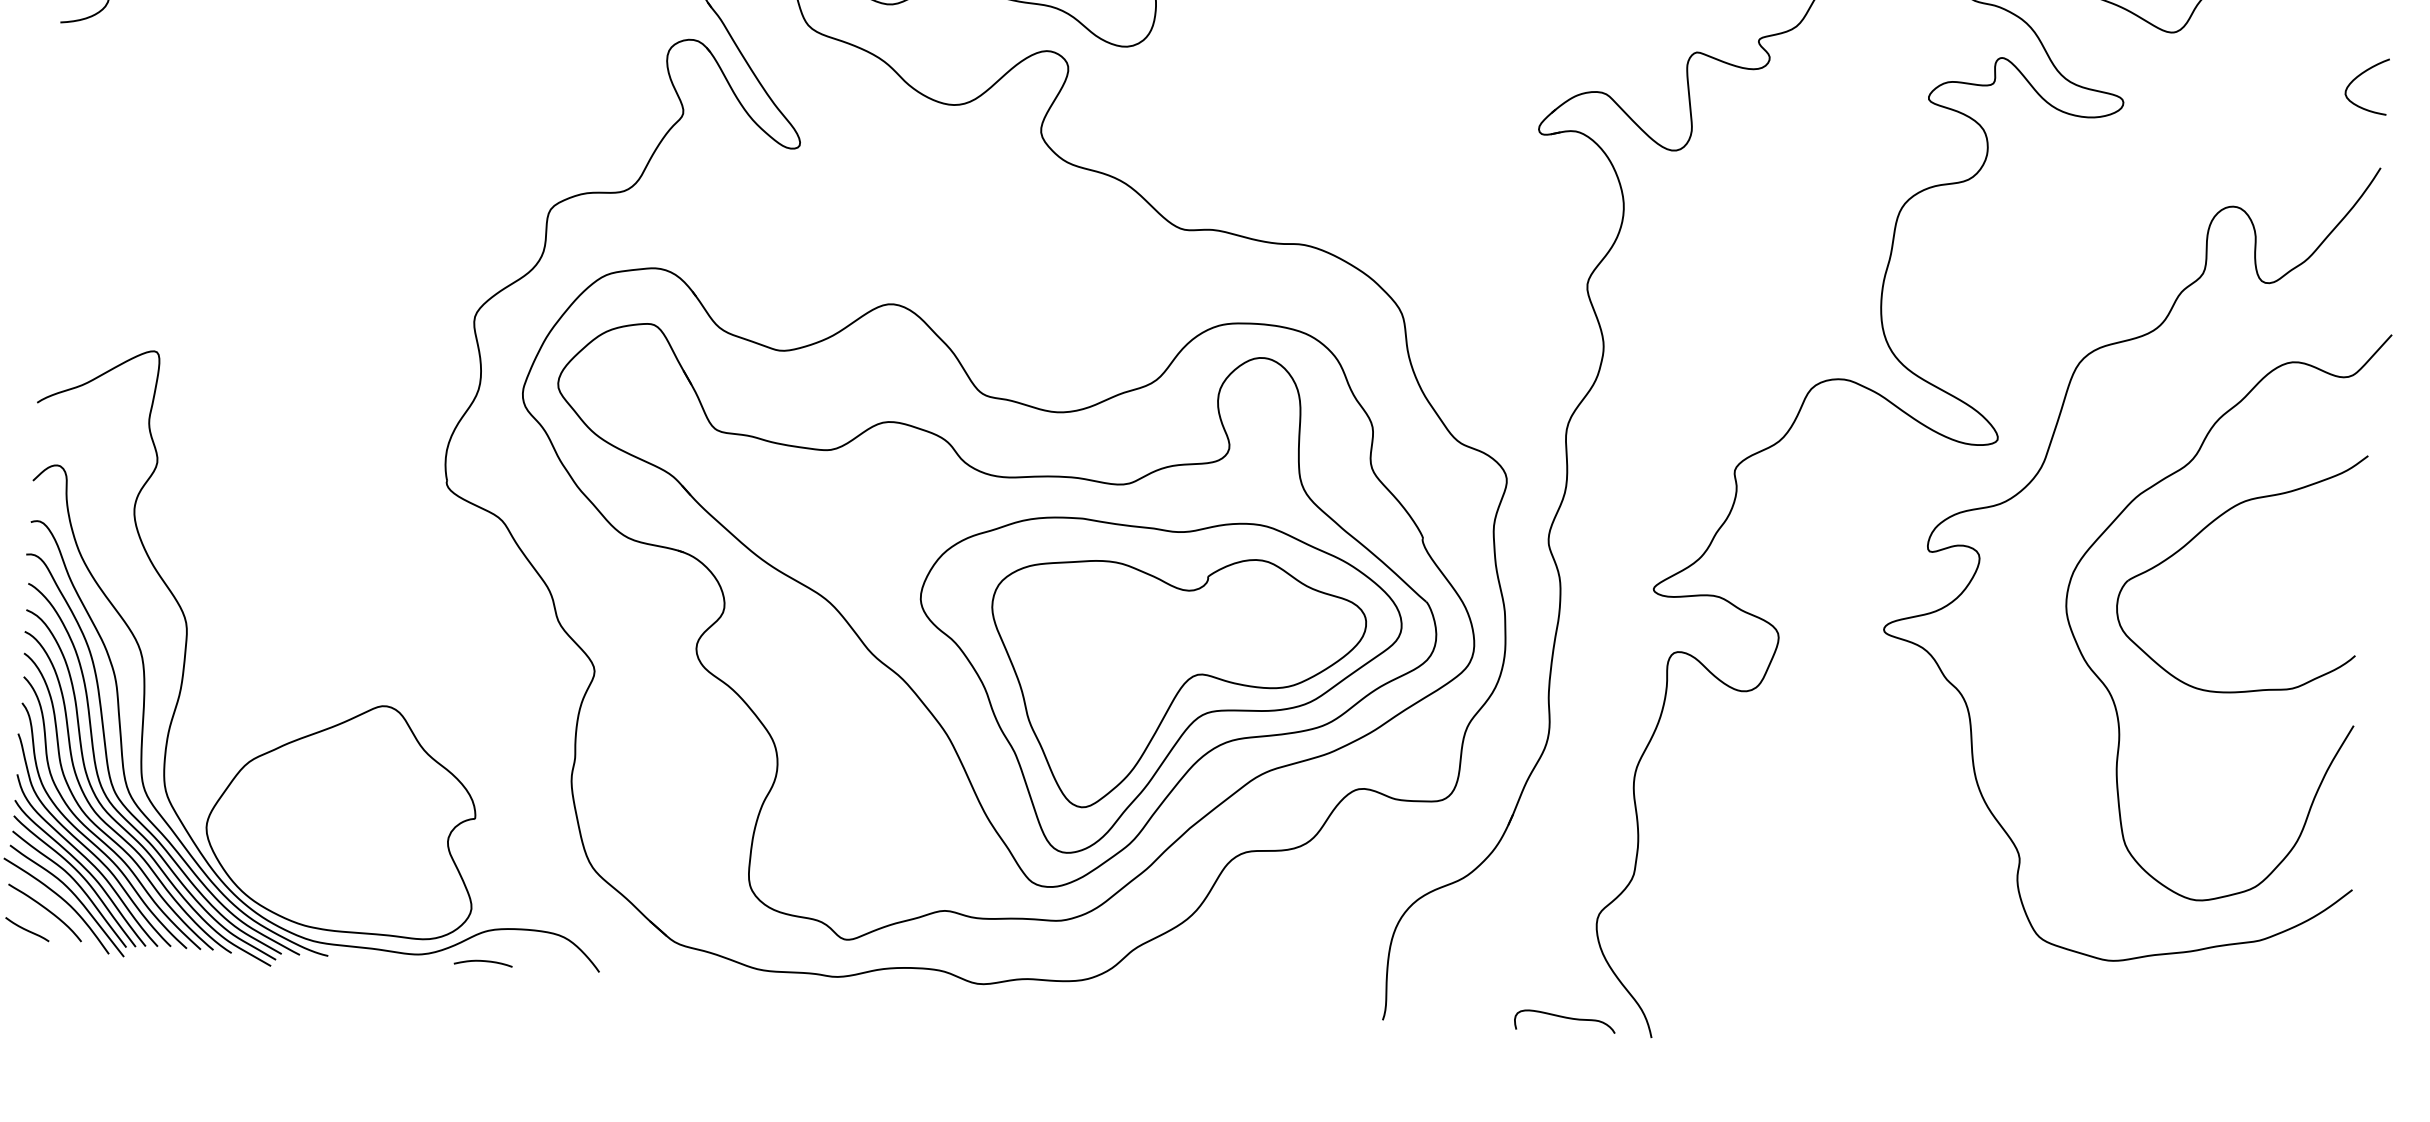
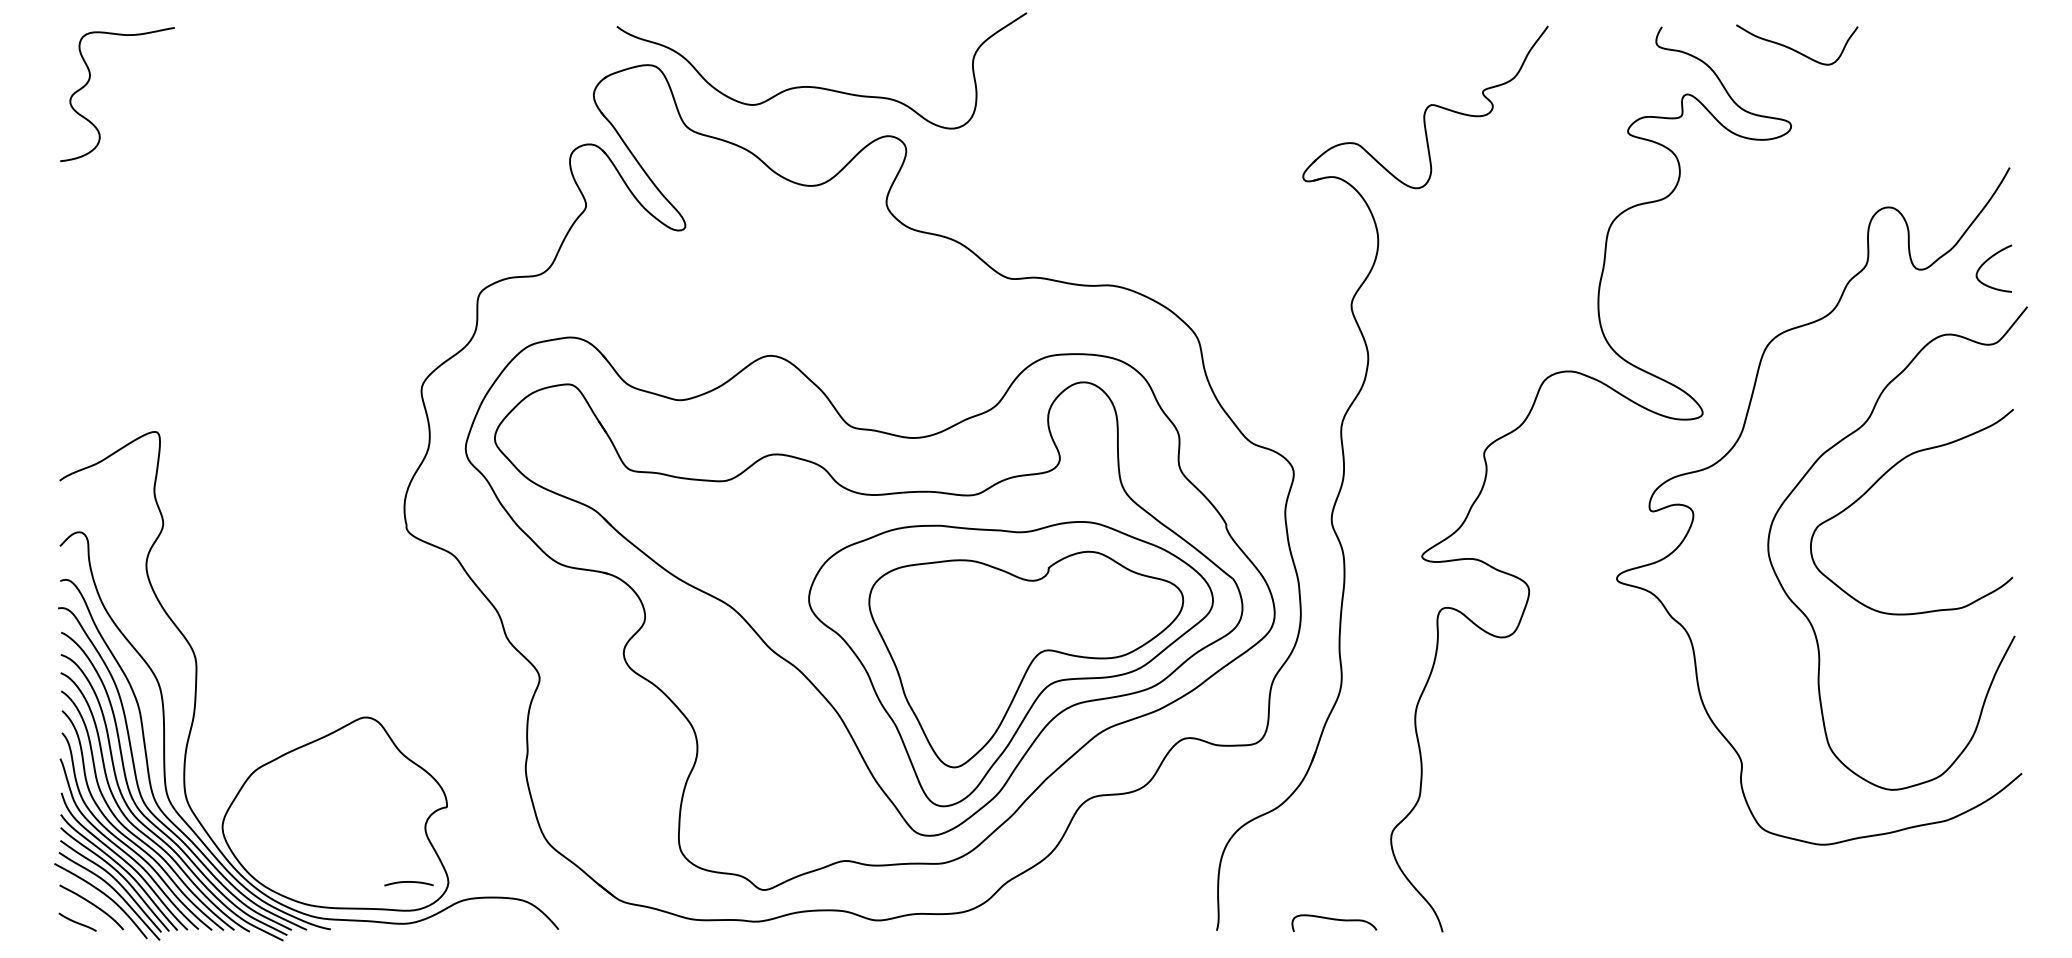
curve: (2359, 76) -> (1987, 261), moved
curve: (482, 961) -> (408, 882), moved
curve: (1565, 1018) -> (1334, 920), moved

